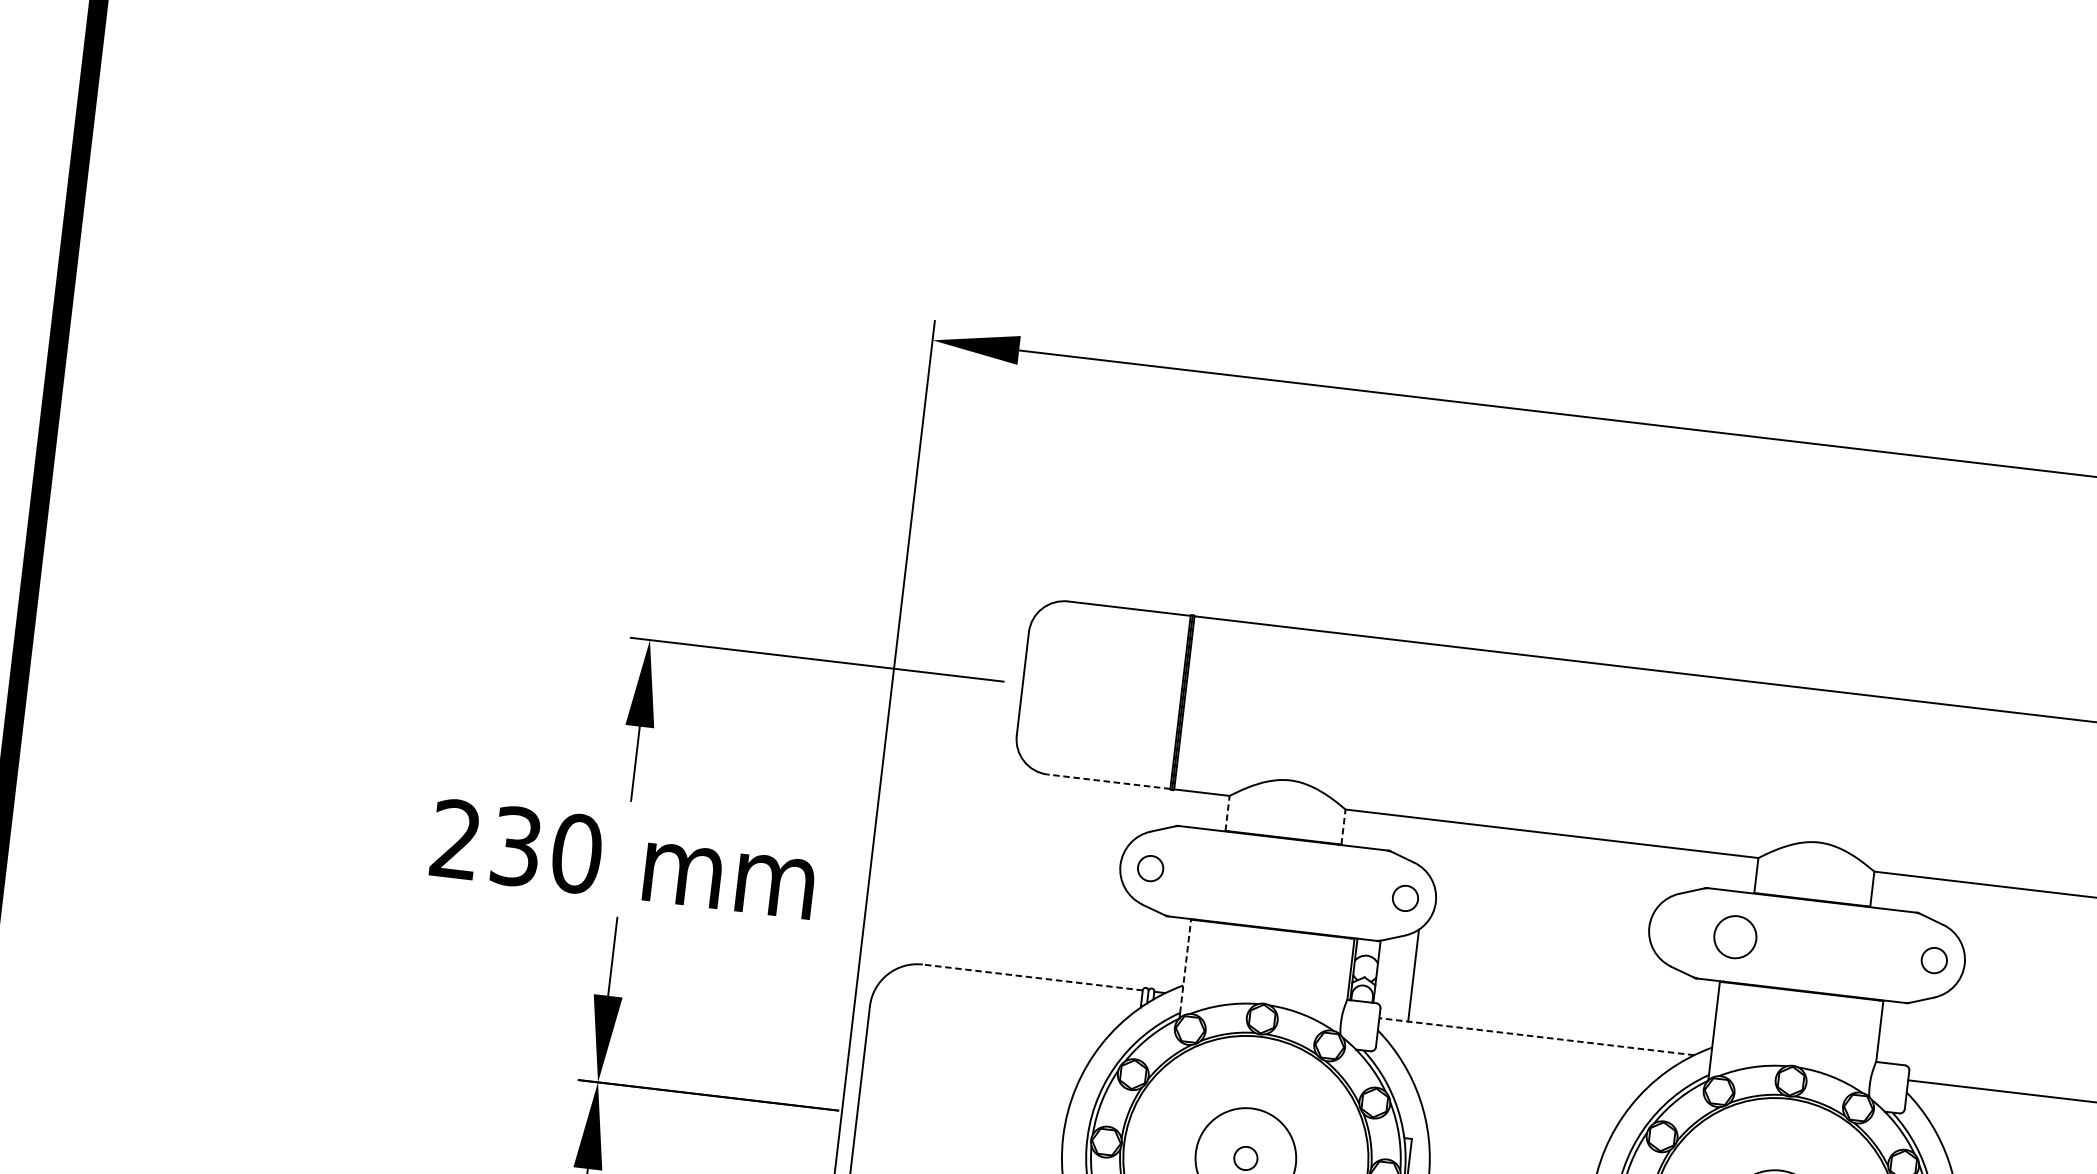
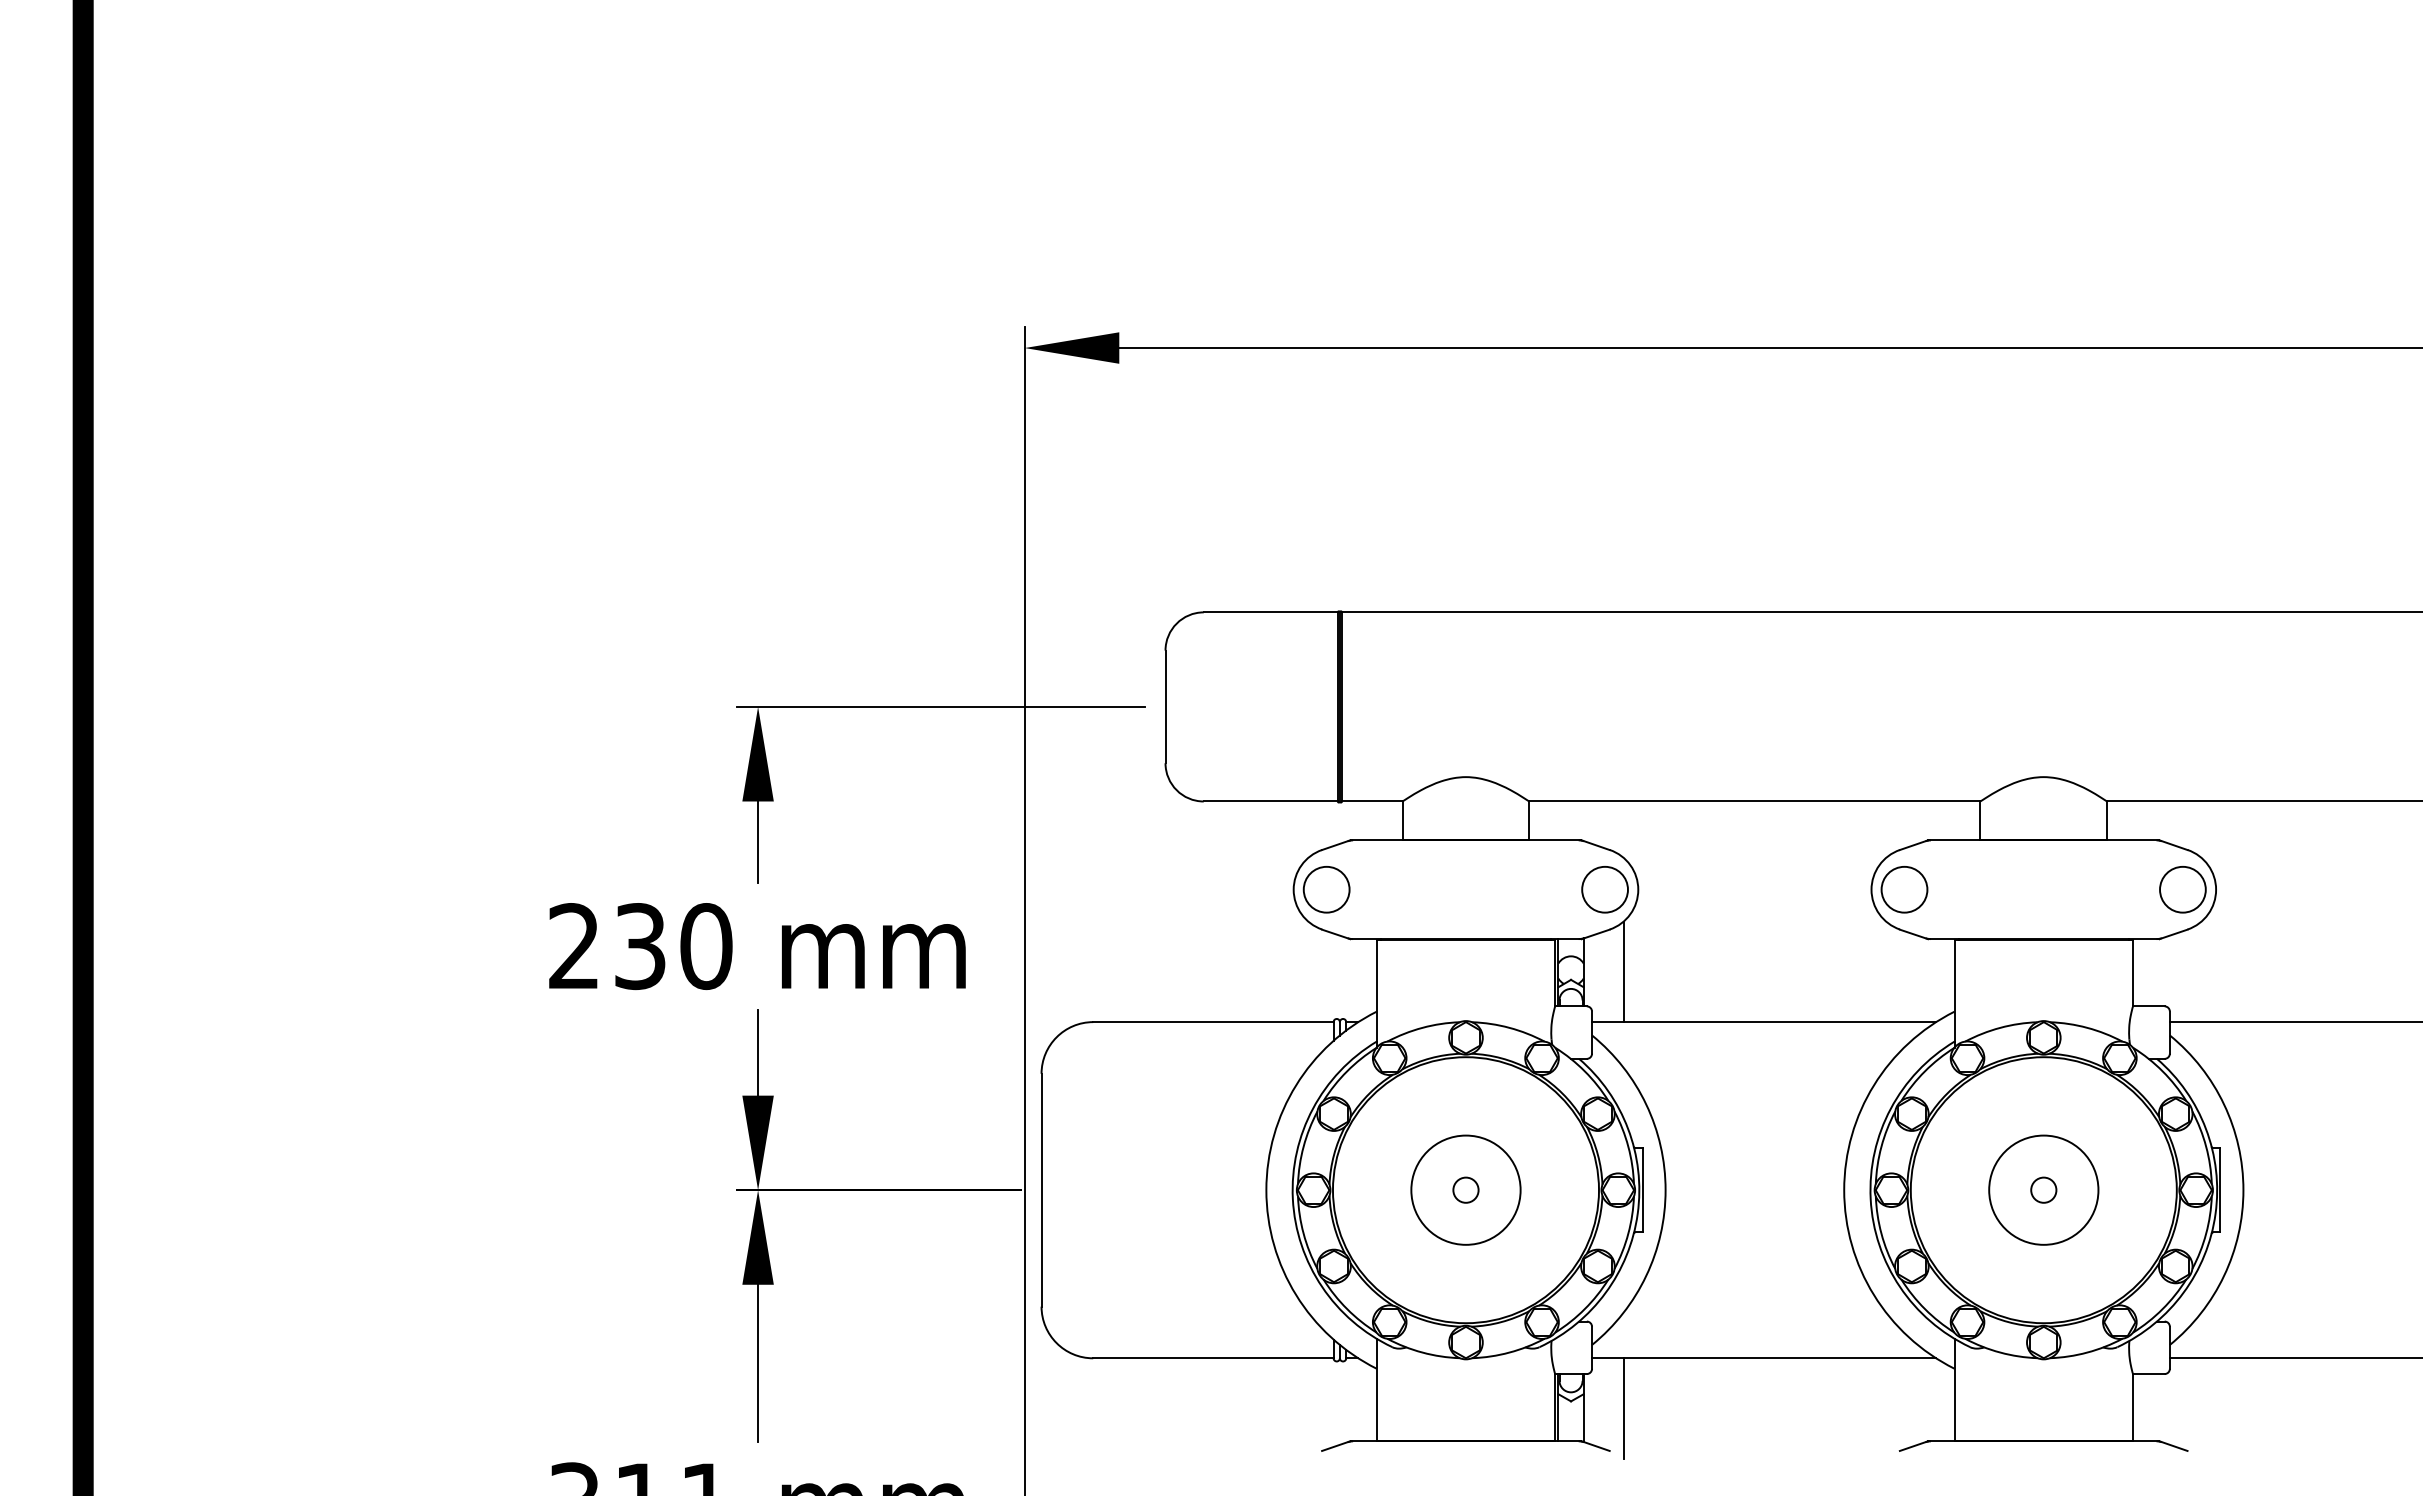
line: (1108, 781) -> (1270, 801), dashed -> solid
line: (1227, 813) -> (1402, 820), dashed -> solid
line: (1343, 826) -> (1529, 820), dashed -> solid
circle: (1150, 868) -> (1326, 889), size x1.67
circle: (1404, 898) -> (1604, 889), size x1.67
circle: (1735, 936) -> (1904, 889), moved
circle: (1933, 960) -> (2182, 889), size x1.67
line: (1185, 966) -> (1376, 990), dashed -> solid
line: (1031, 977) -> (1212, 1022), dashed -> solid
line: (1536, 1036) -> (1763, 1022), dashed -> solid

